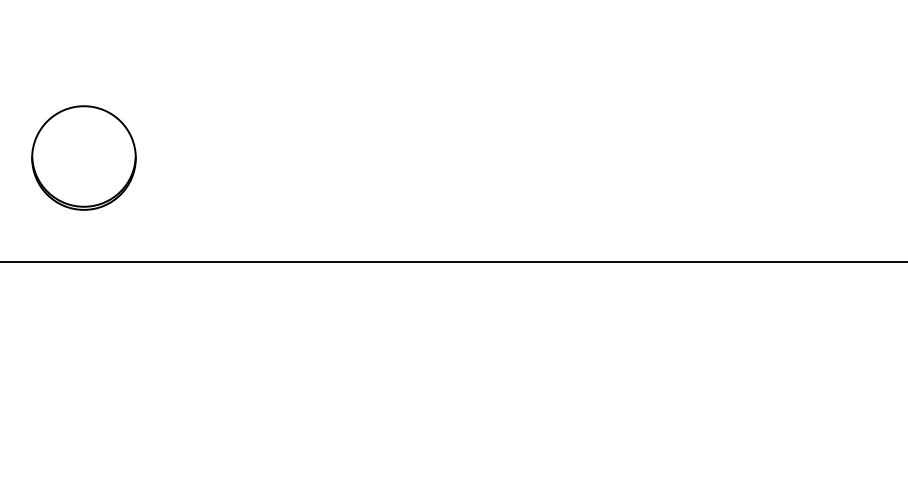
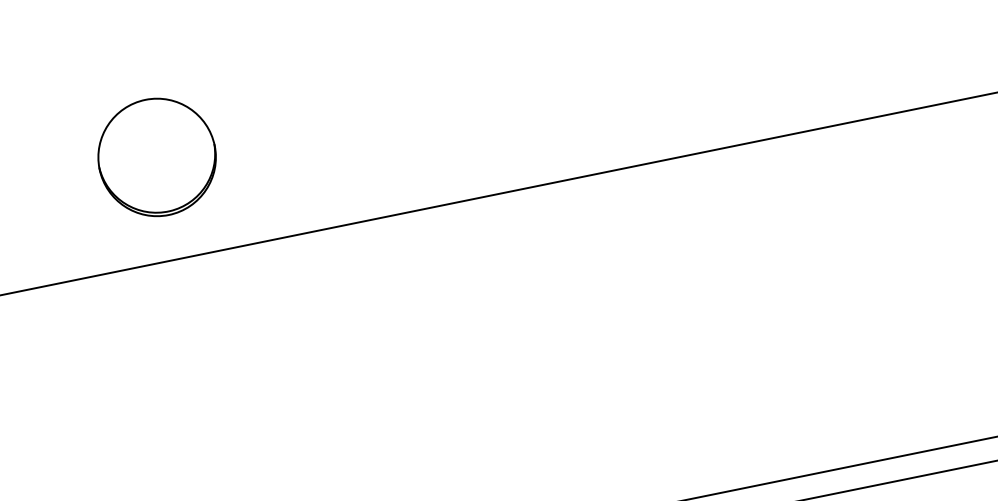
part: (83, 157) -> (156, 156), moved

